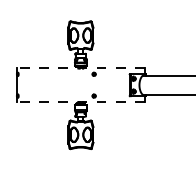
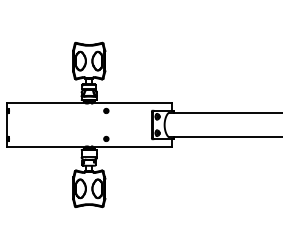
line: (80, 68) -> (88, 103), dashed -> solid
line: (80, 101) -> (88, 146), dashed -> solid

